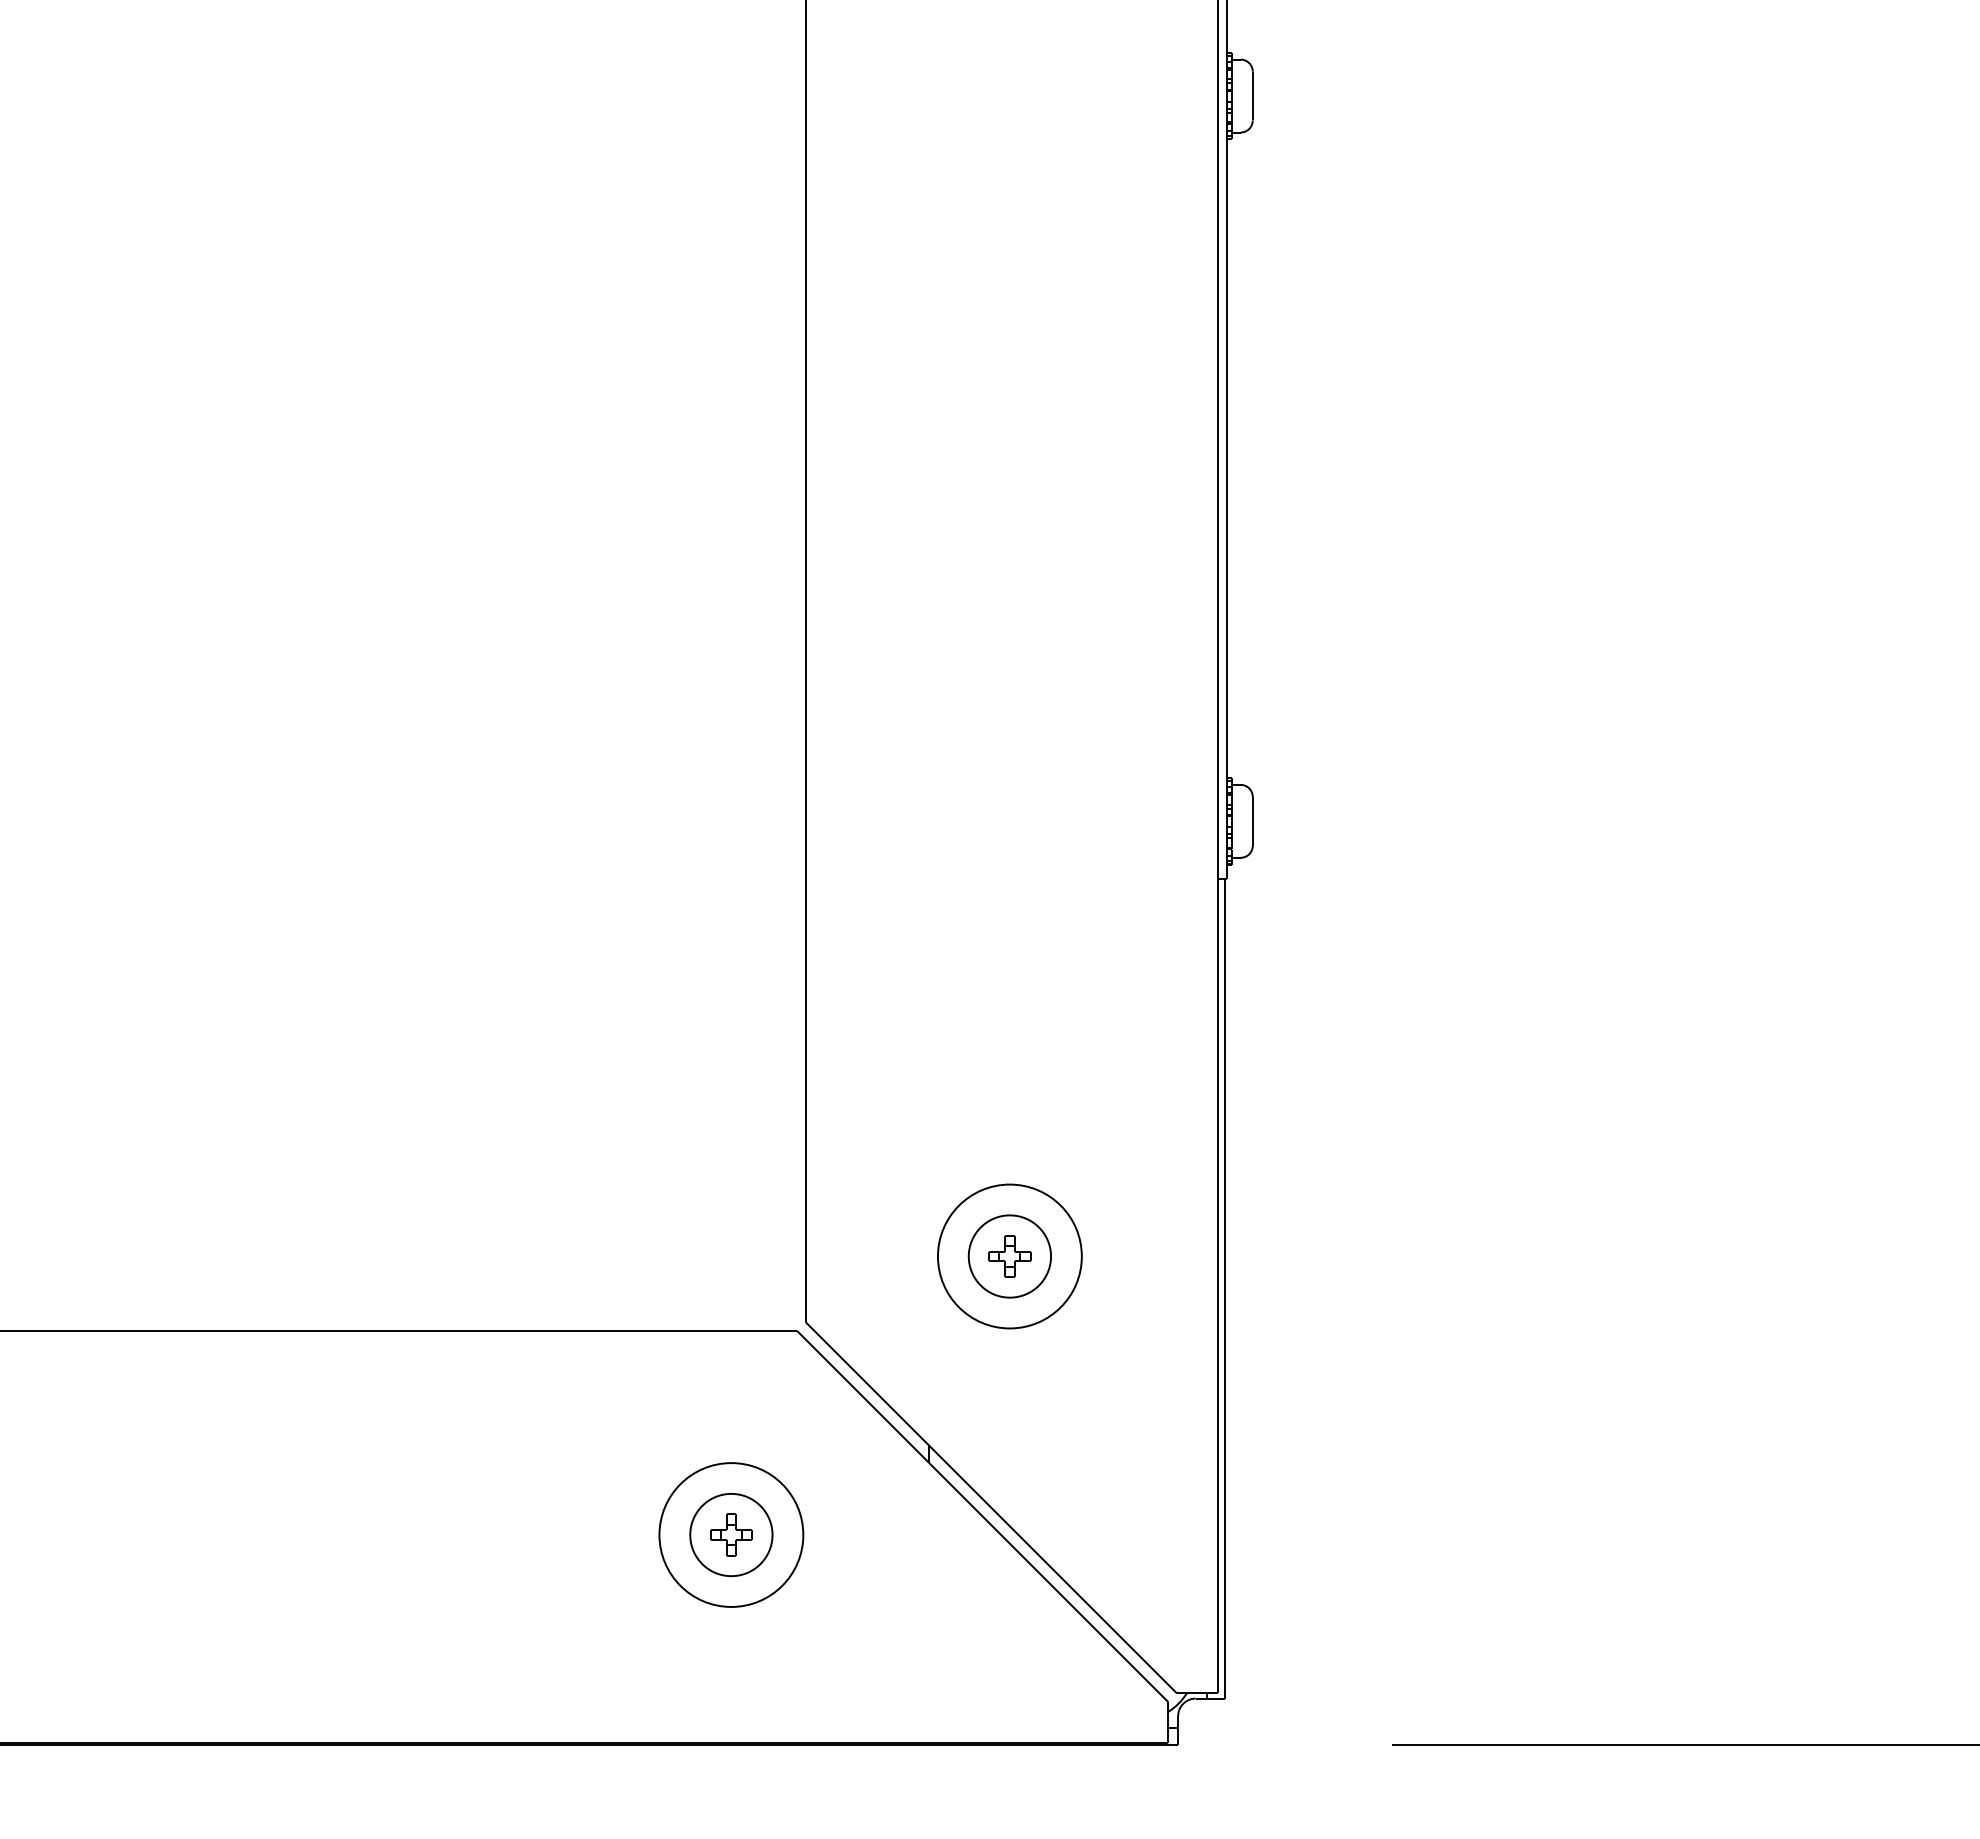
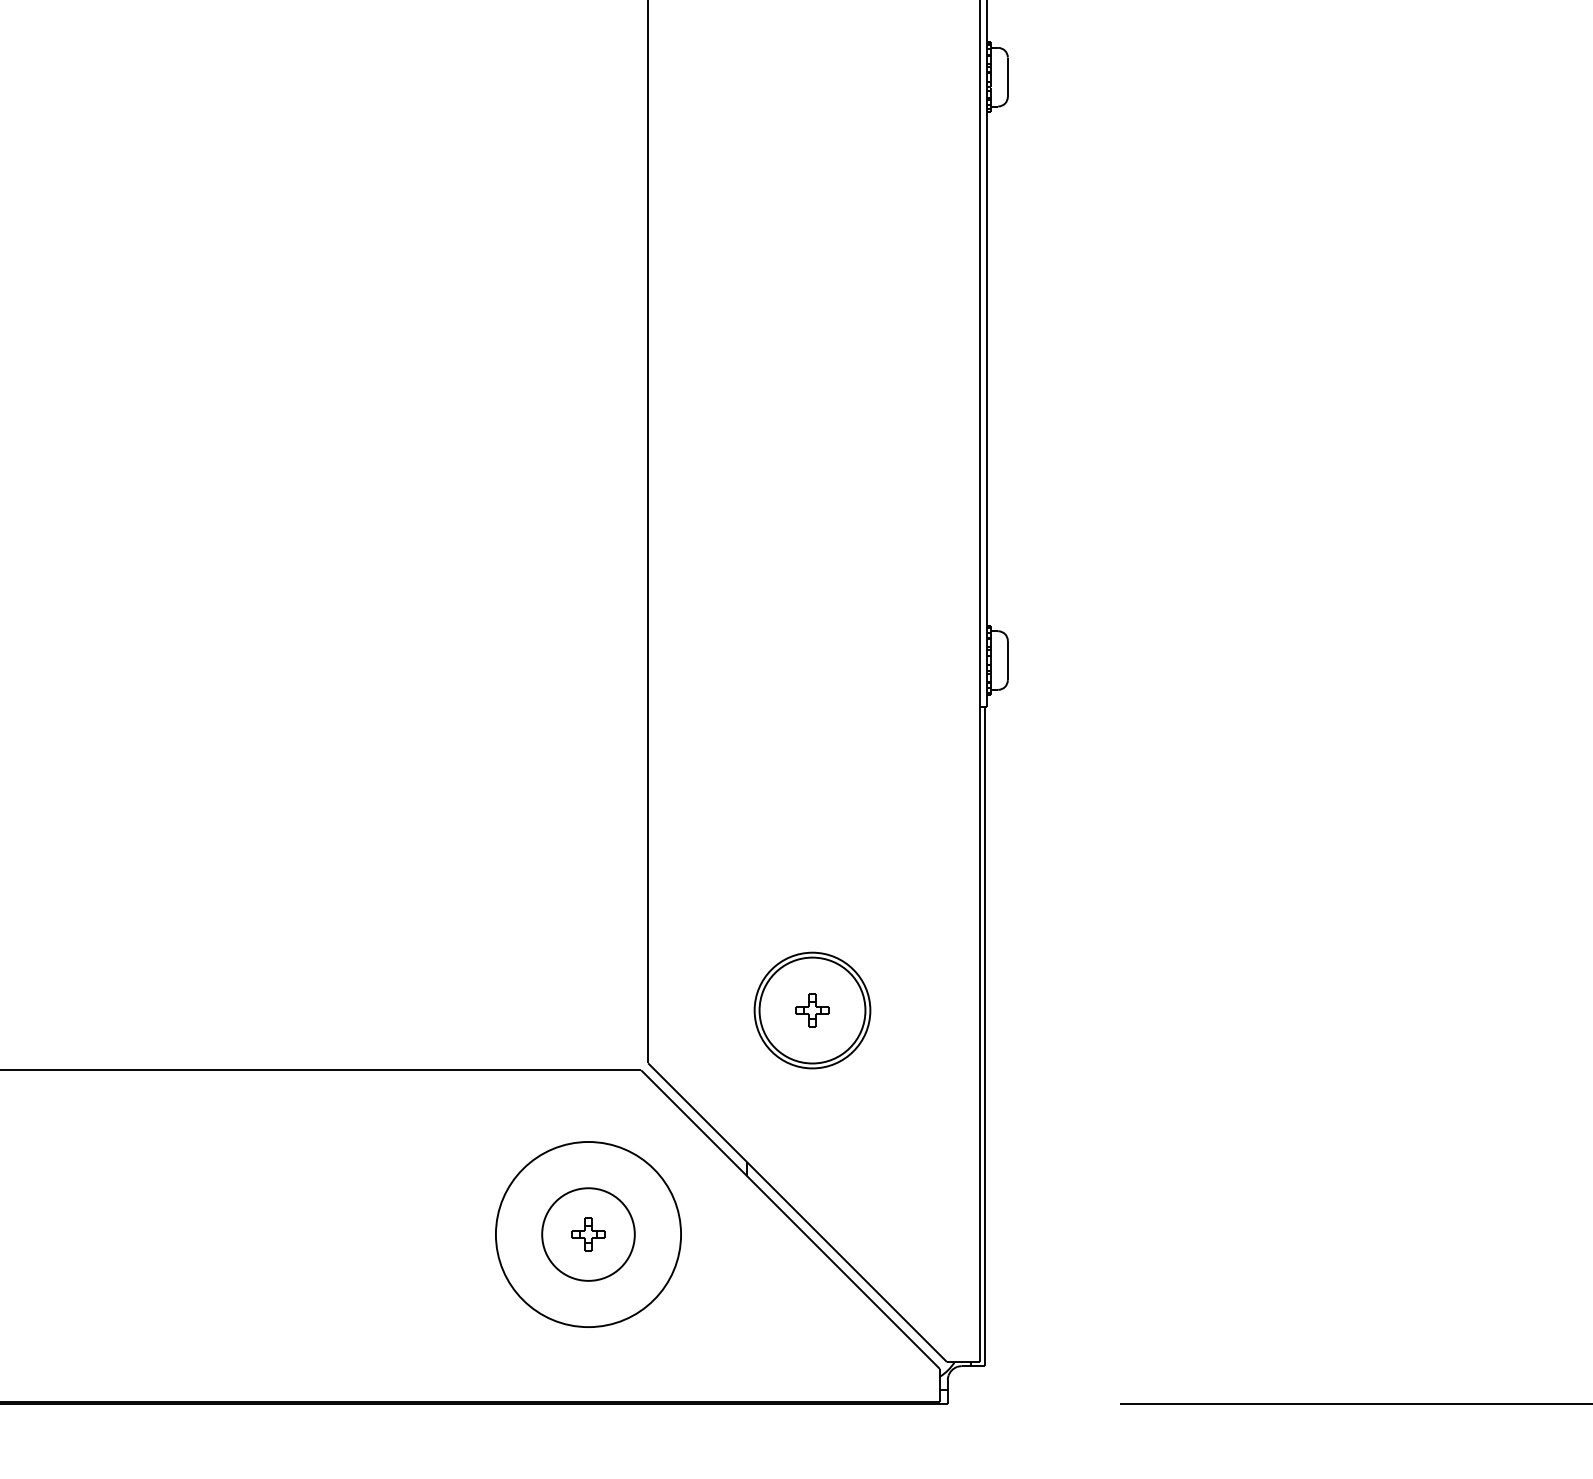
circle: (1009, 1256) -> (812, 1010), size x1.6
circle: (731, 1534) -> (588, 1234), size x1.4
circle: (731, 1534) -> (588, 1234), size x1.6

